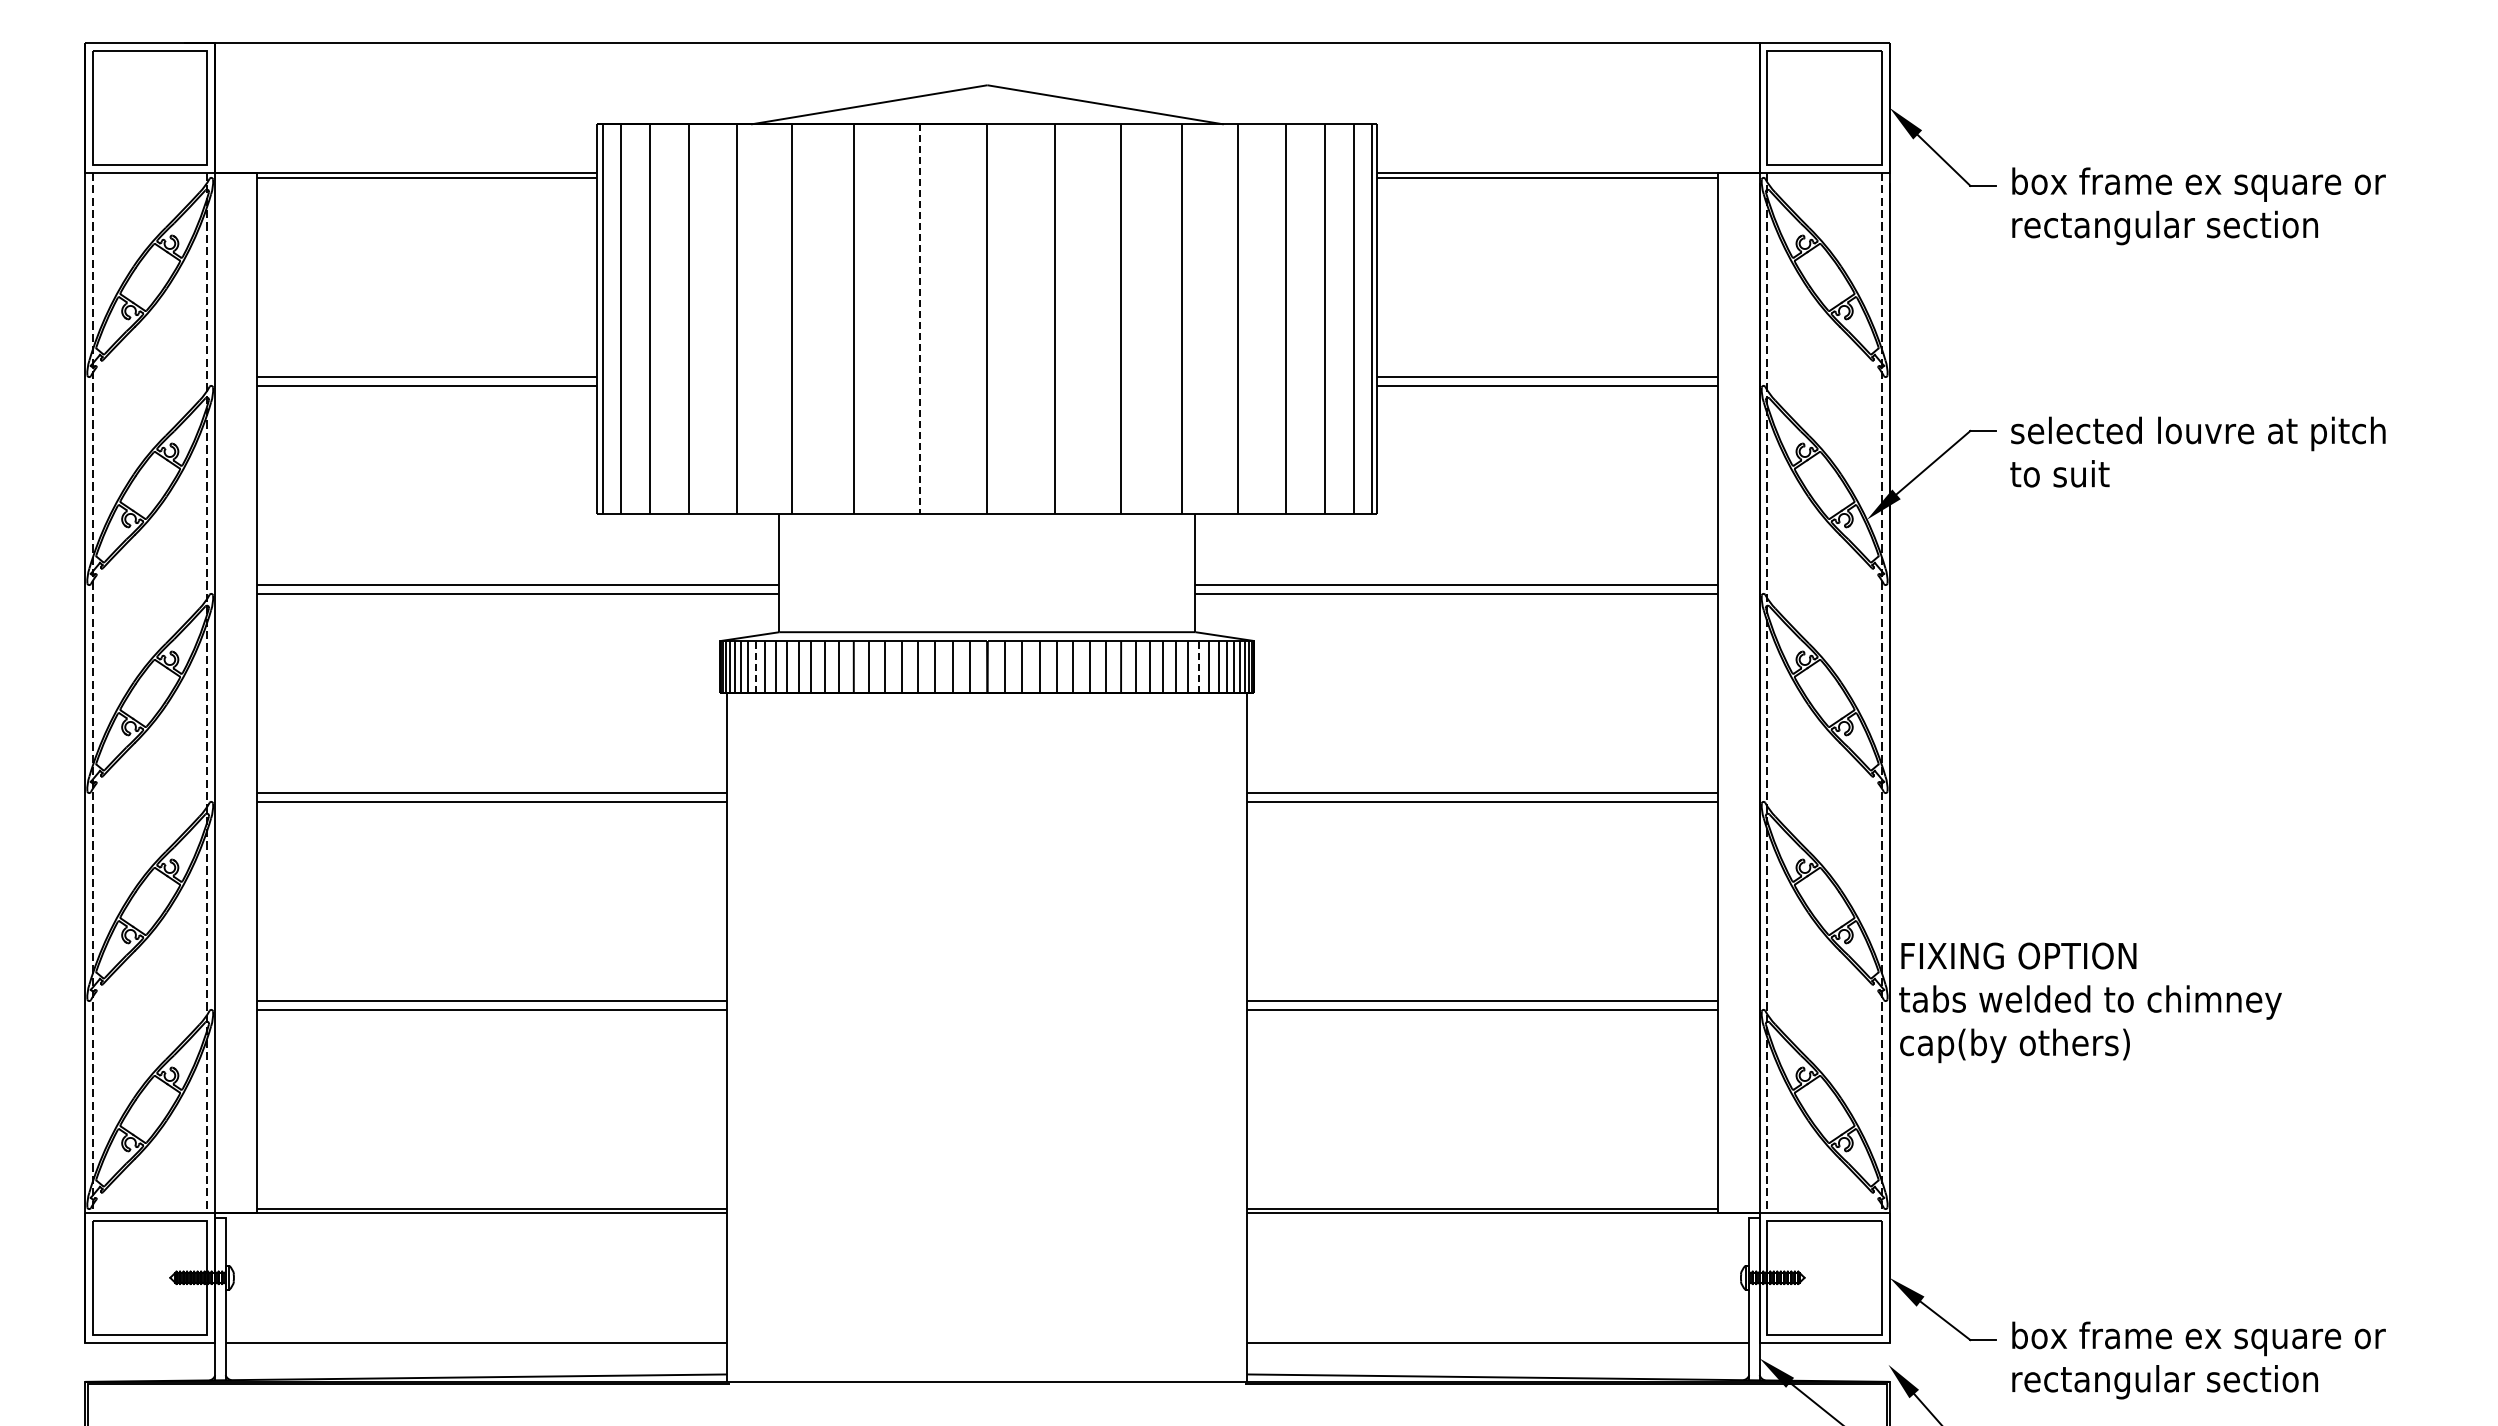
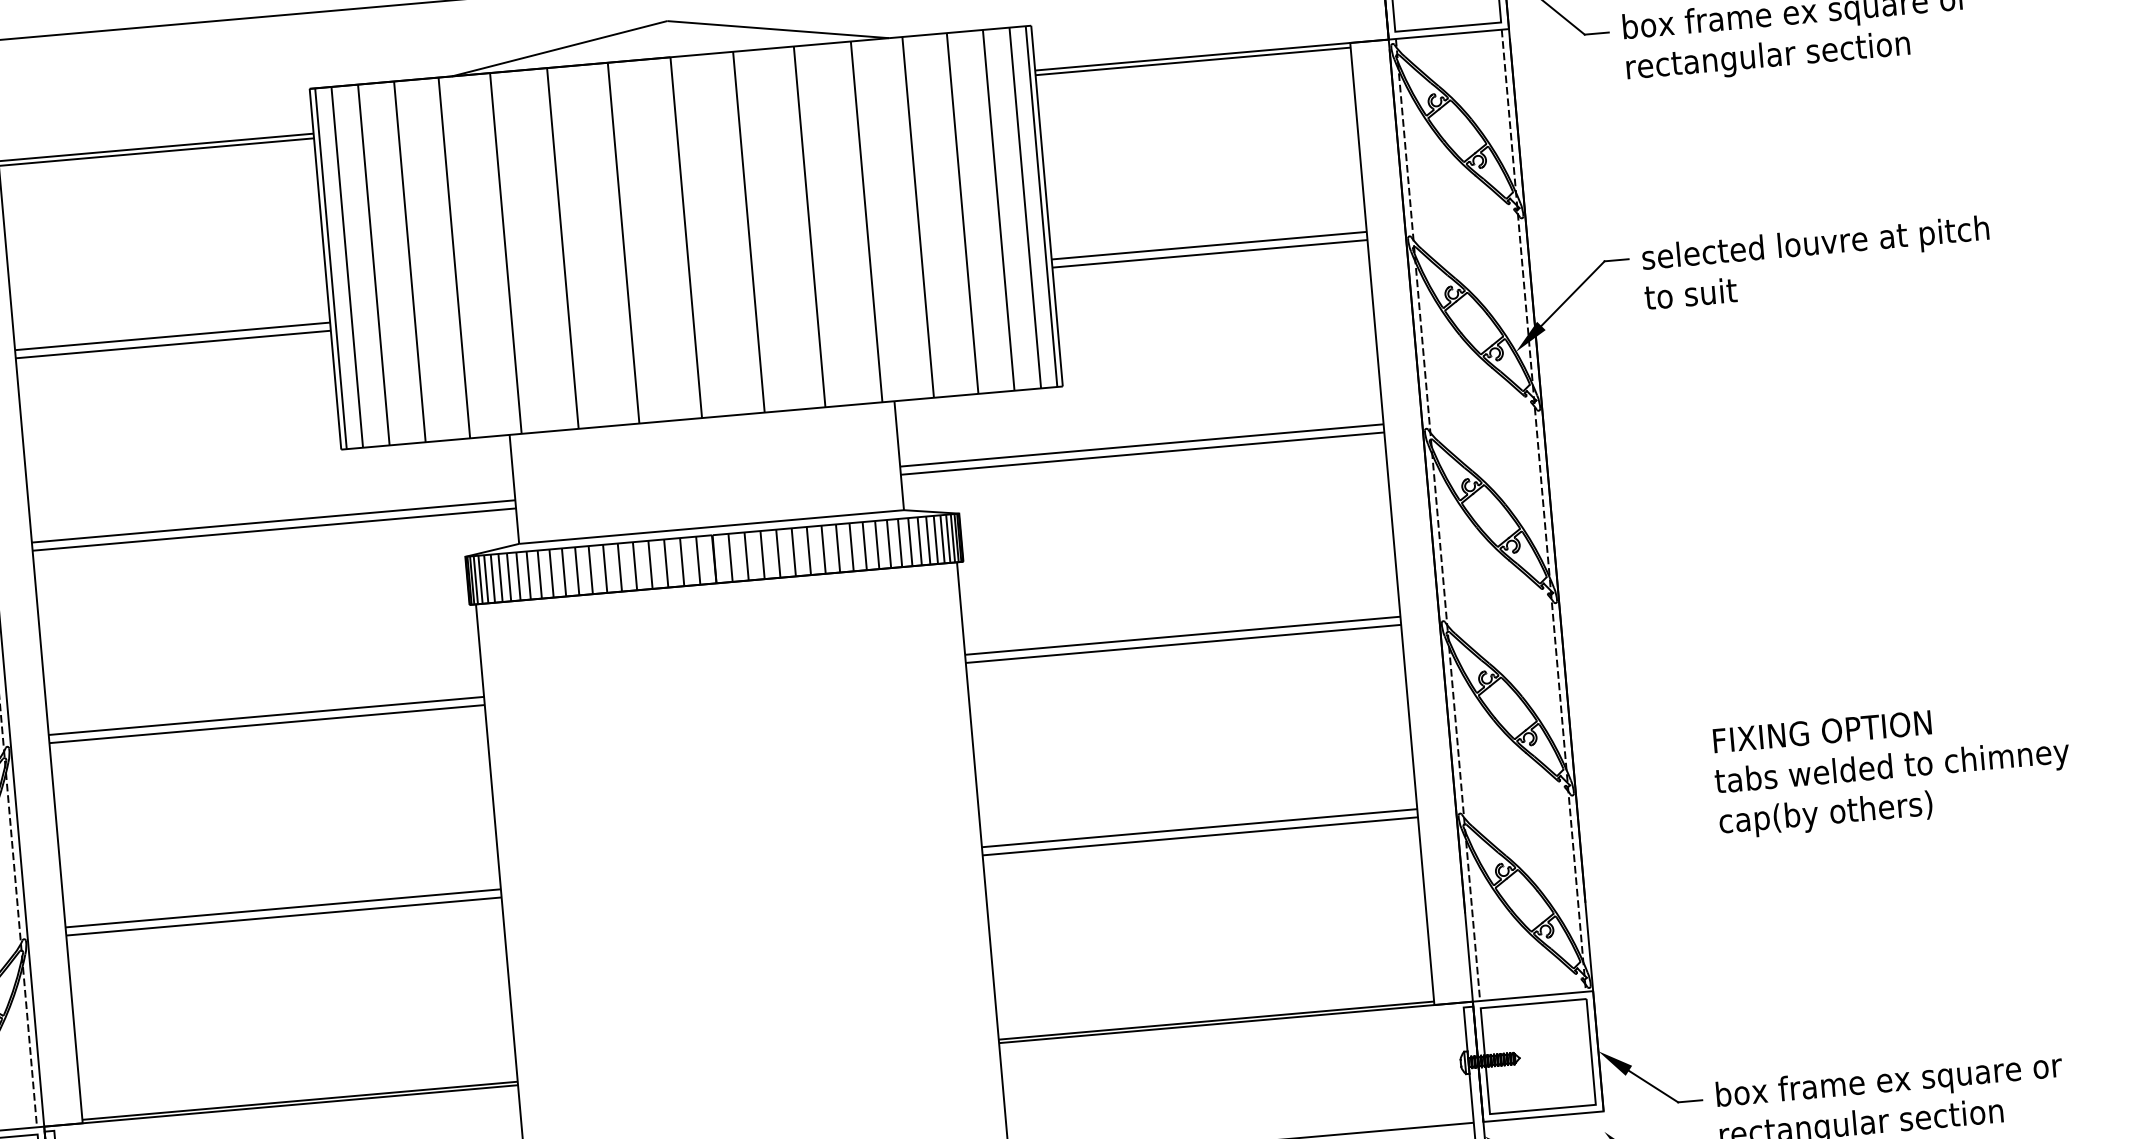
line: (919, 319) -> (623, 243), dashed -> solid
line: (756, 667) -> (500, 578), dashed -> solid
line: (1199, 667) -> (910, 542), dashed -> solid
text: (2090, 1002) -> (1892, 768), moved

